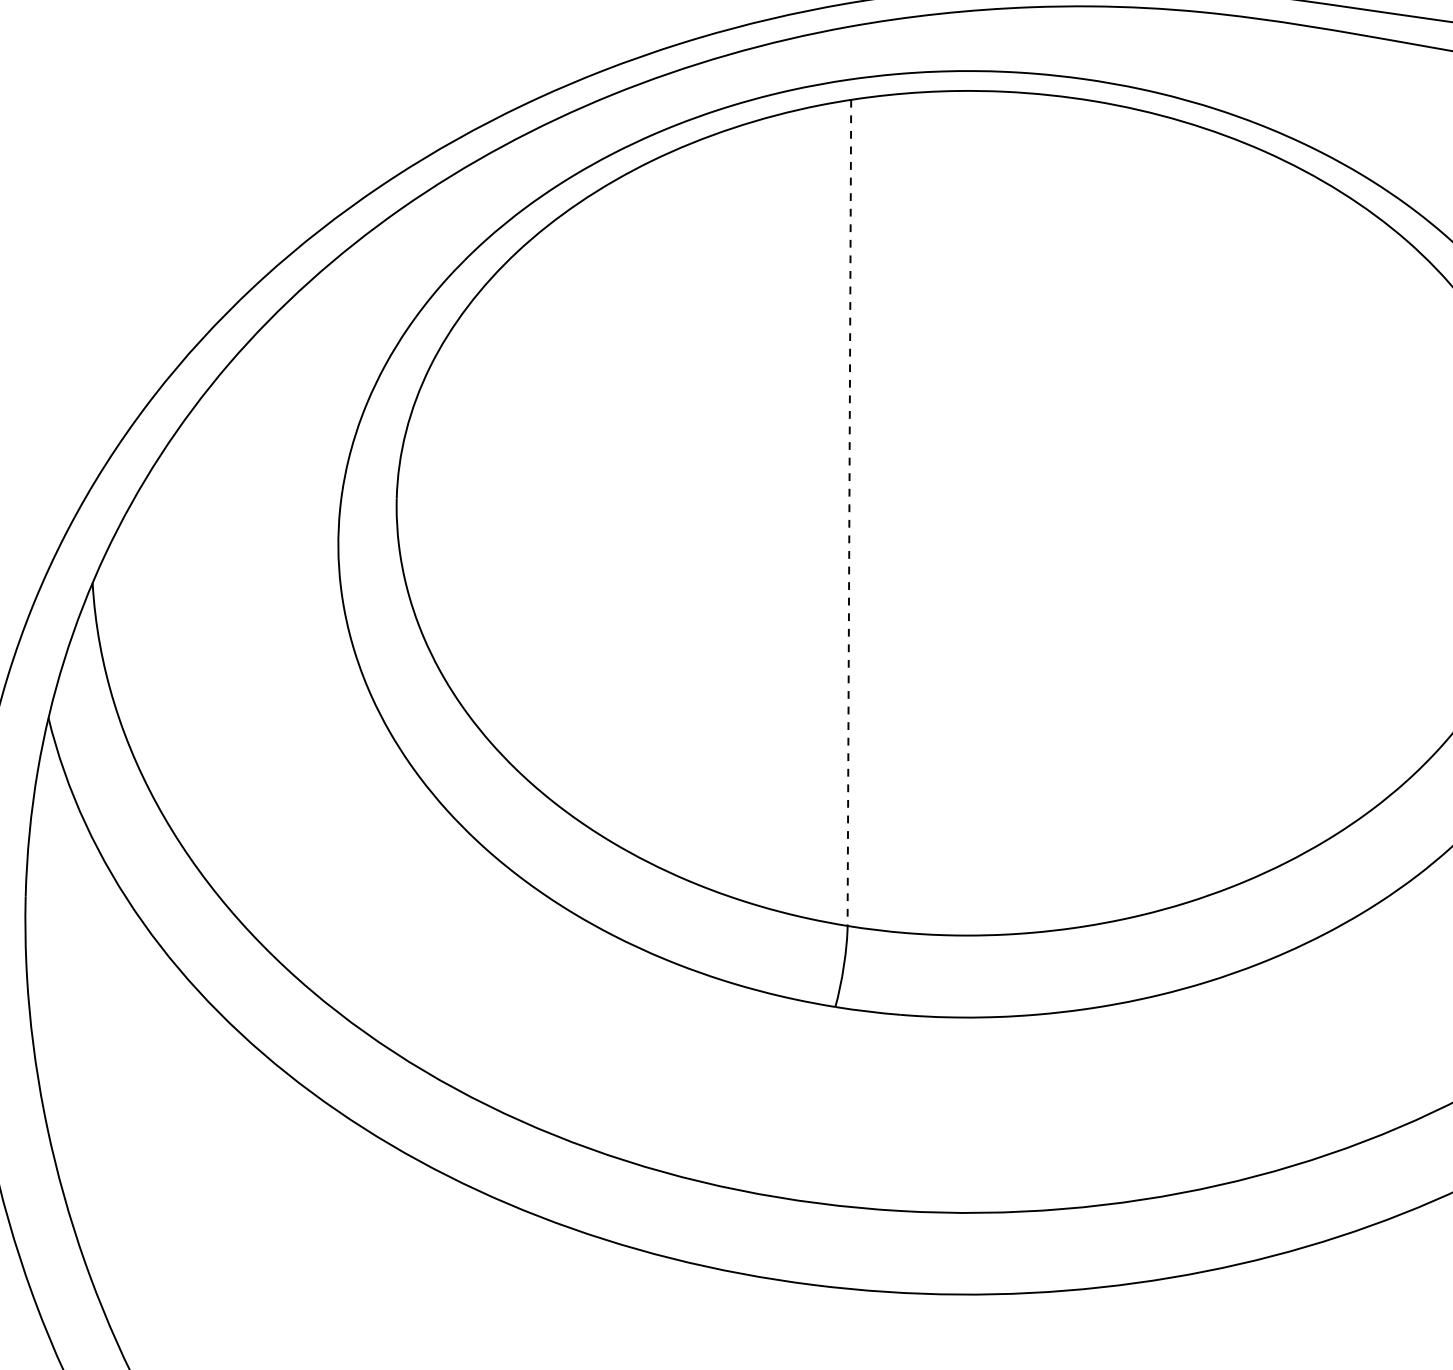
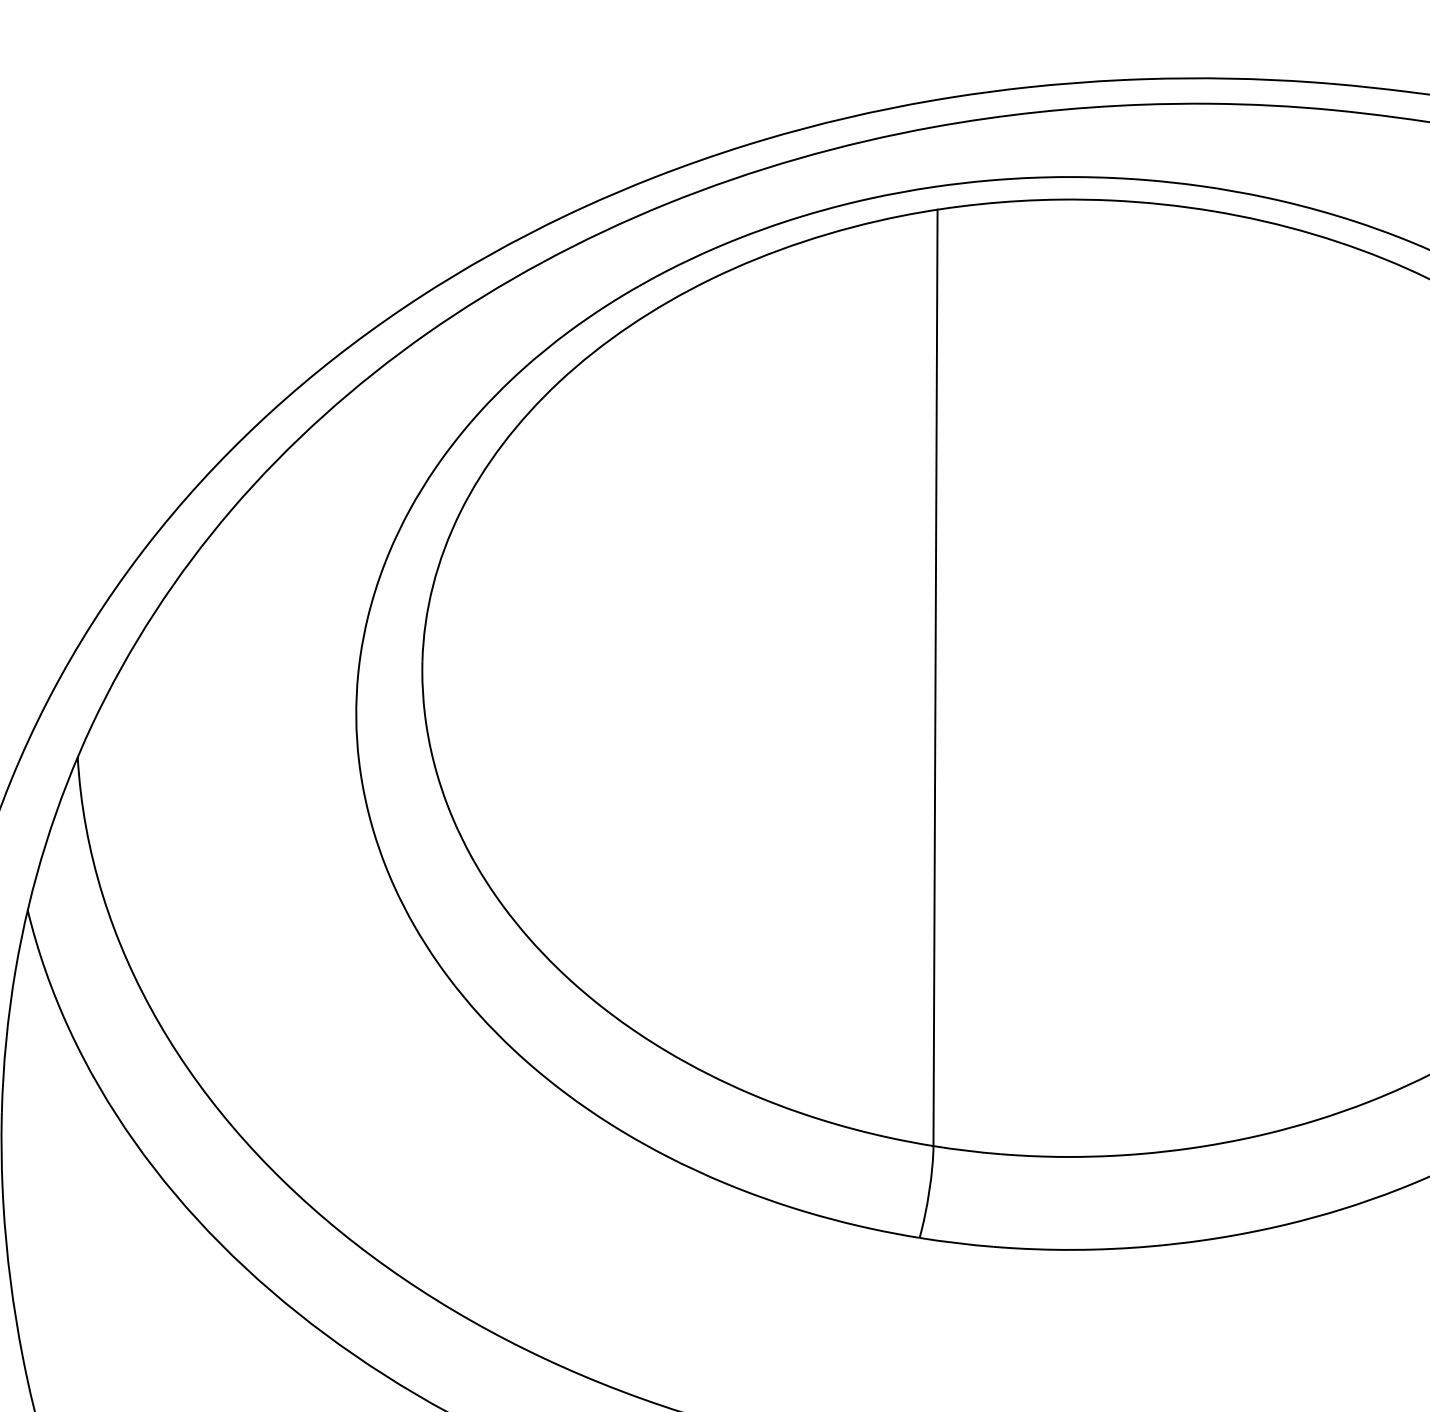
line: (849, 513) -> (935, 678), dashed -> solid

